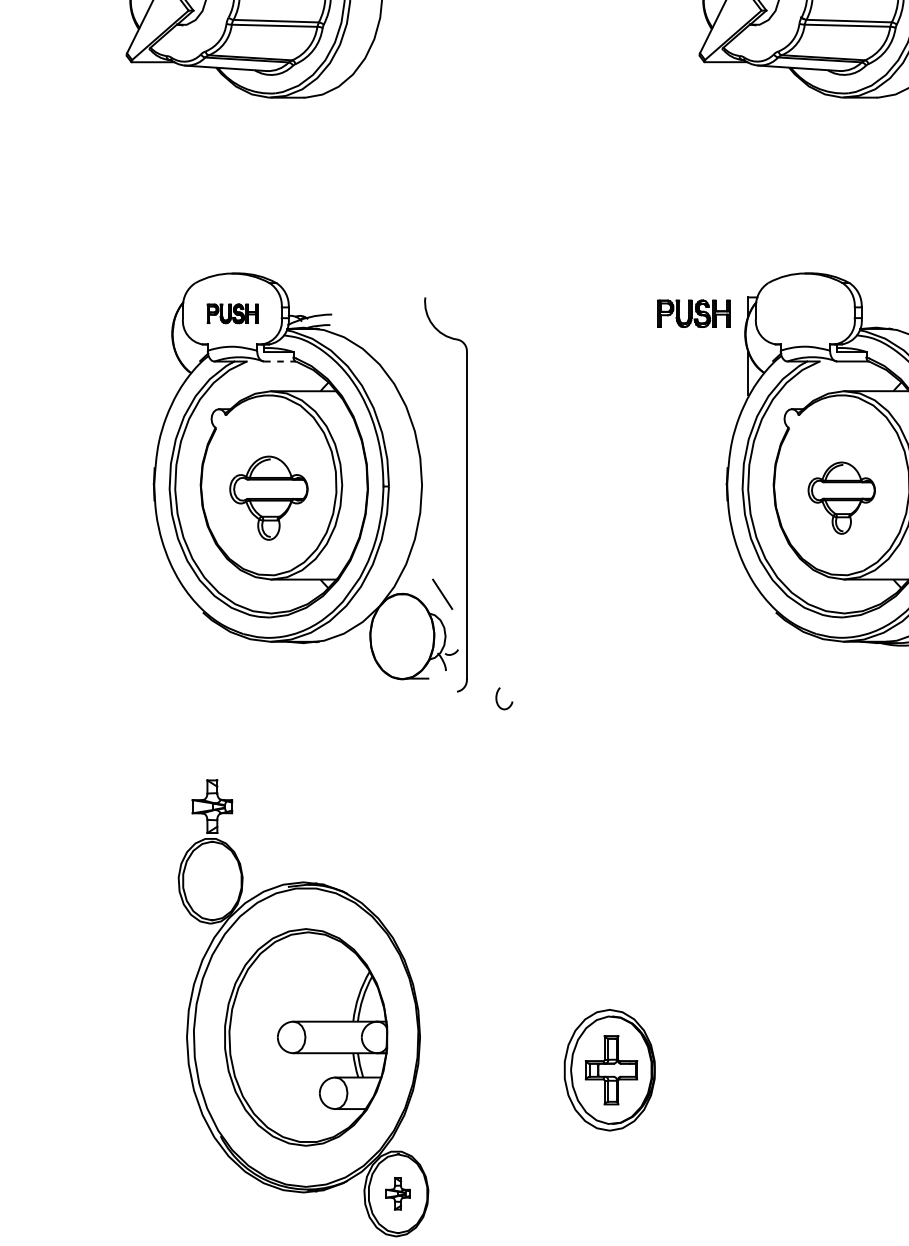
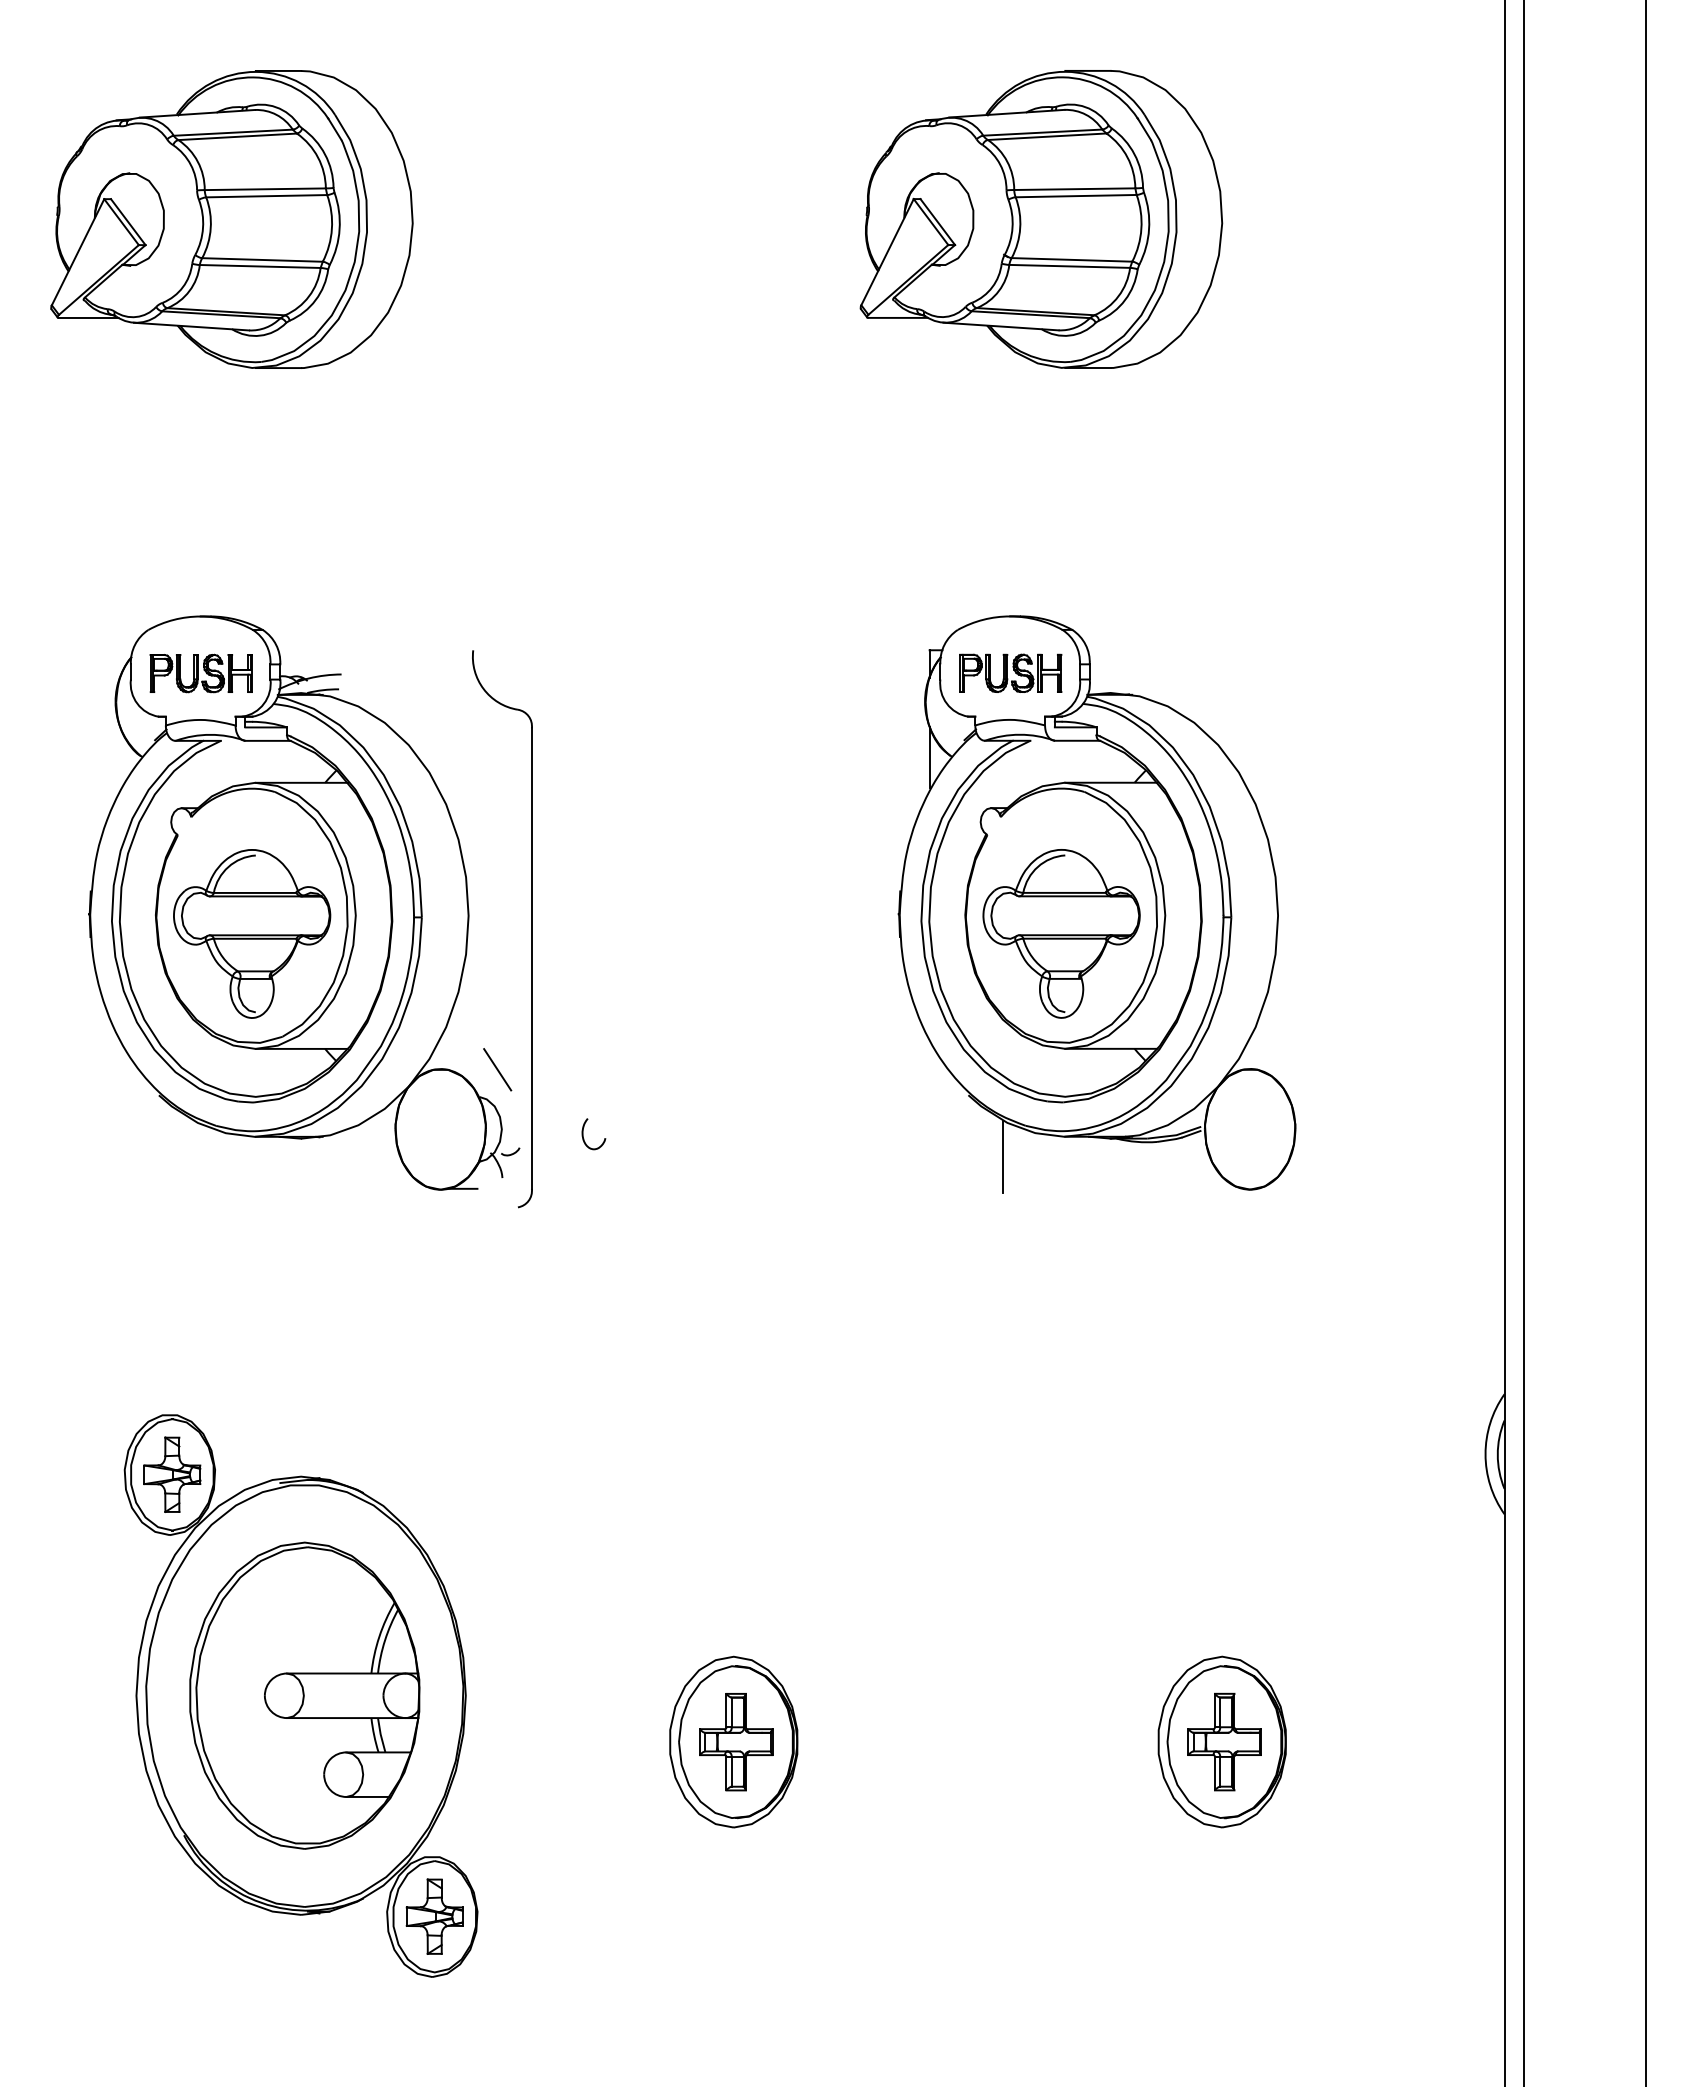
part: (232, 313) -> (200, 673), size x1.43
part: (693, 313) -> (1010, 672), moved
line: (280, 361) -> (268, 740), dashed -> solid
part: (269, 497) -> (252, 933), size x1.43
part: (841, 497) -> (1061, 933), size x1.67
line: (800, 655) -> (1003, 1156), added
curve: (497, 701) -> (584, 1138), moved
part: (212, 806) -> (172, 1474), moved
part: (397, 1193) -> (434, 1916), size x1.67

